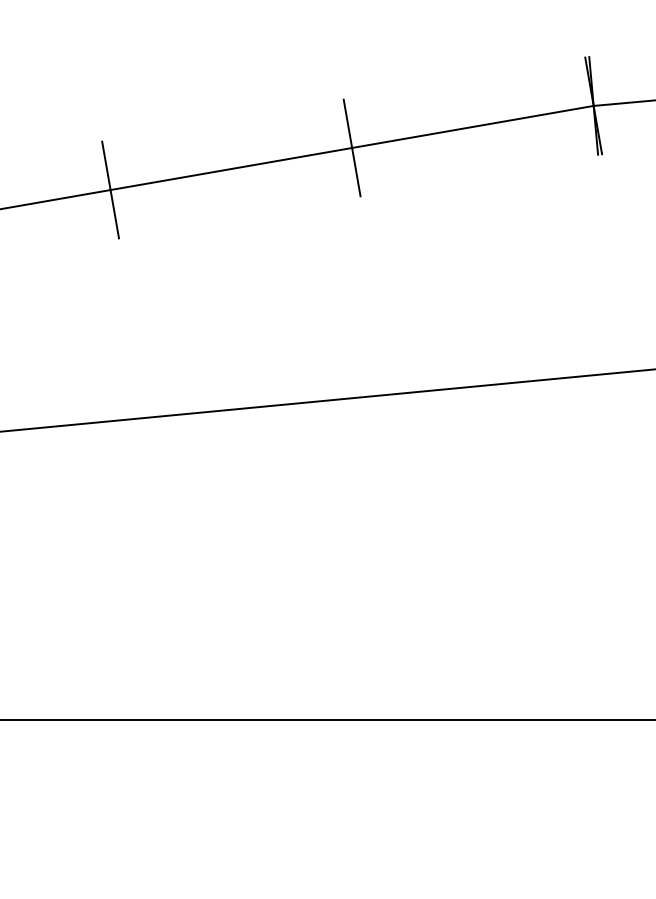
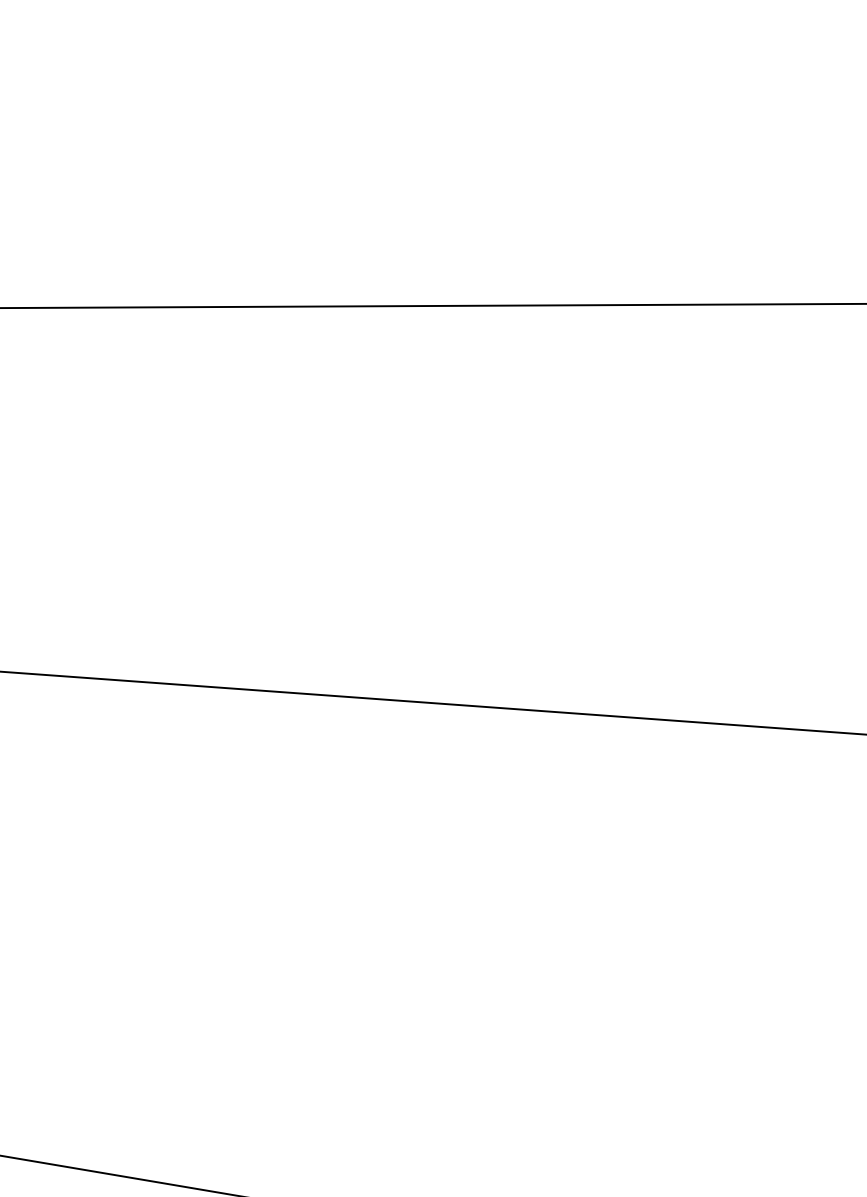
line: (351, 147) -> (496, 304), removed
line: (110, 189) -> (102, 306), removed

